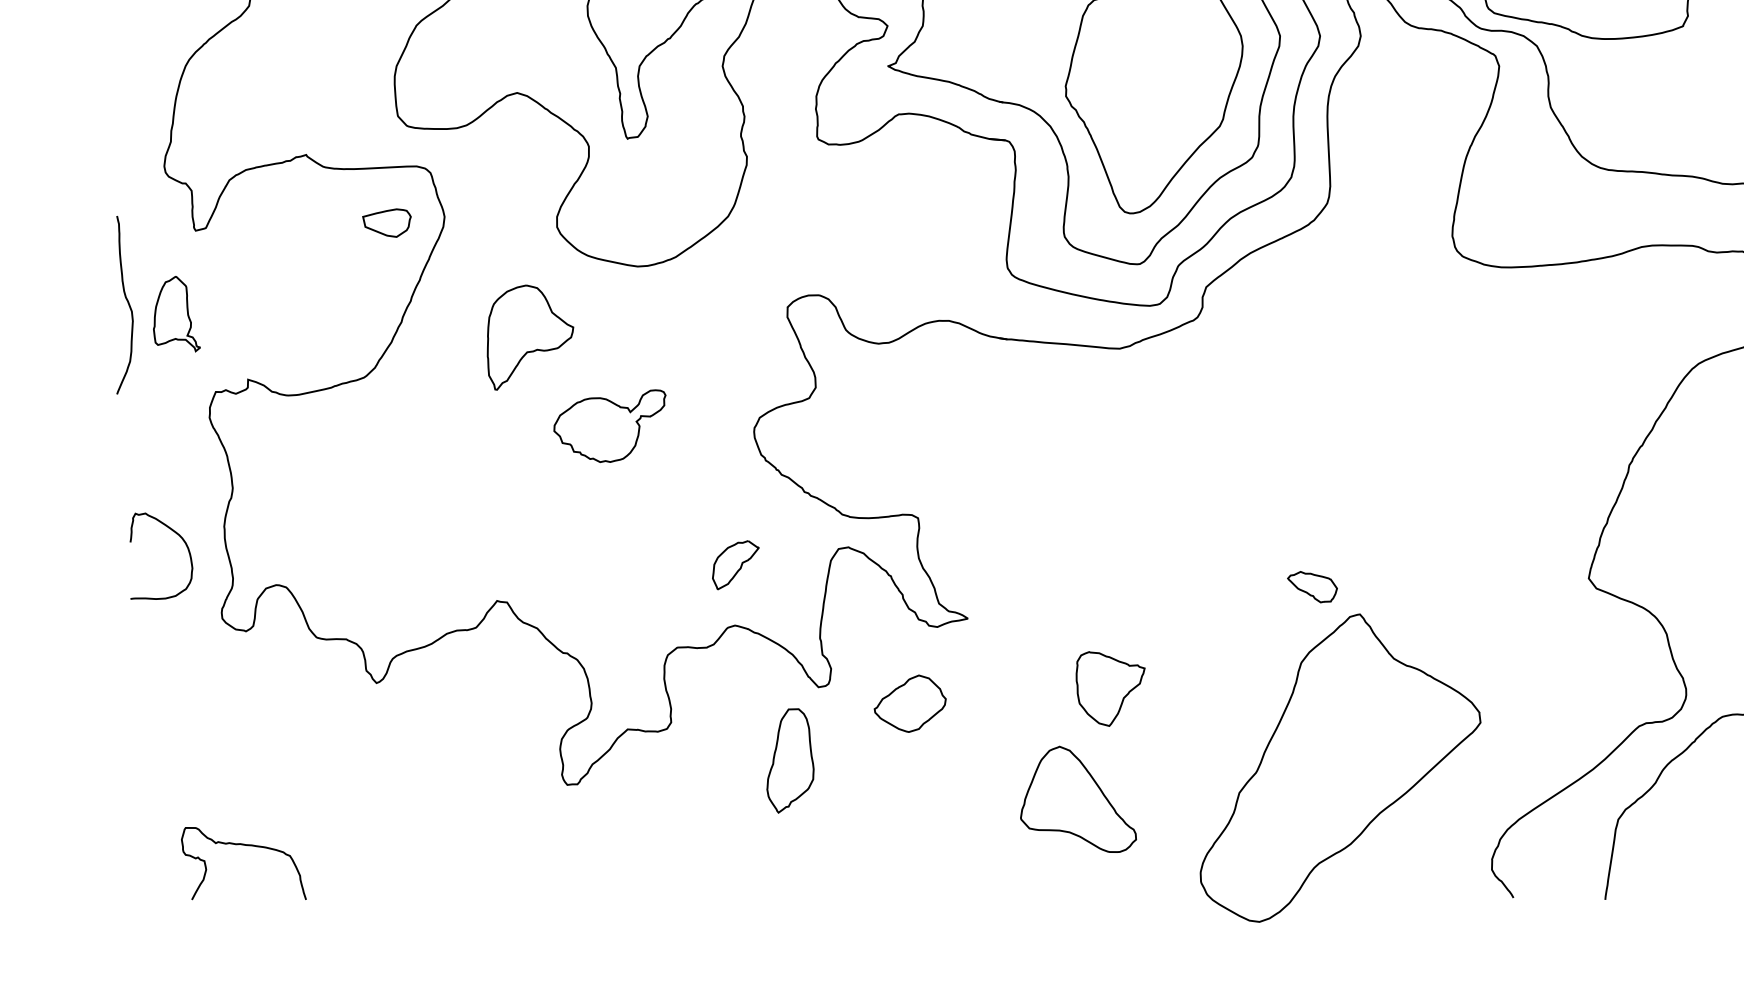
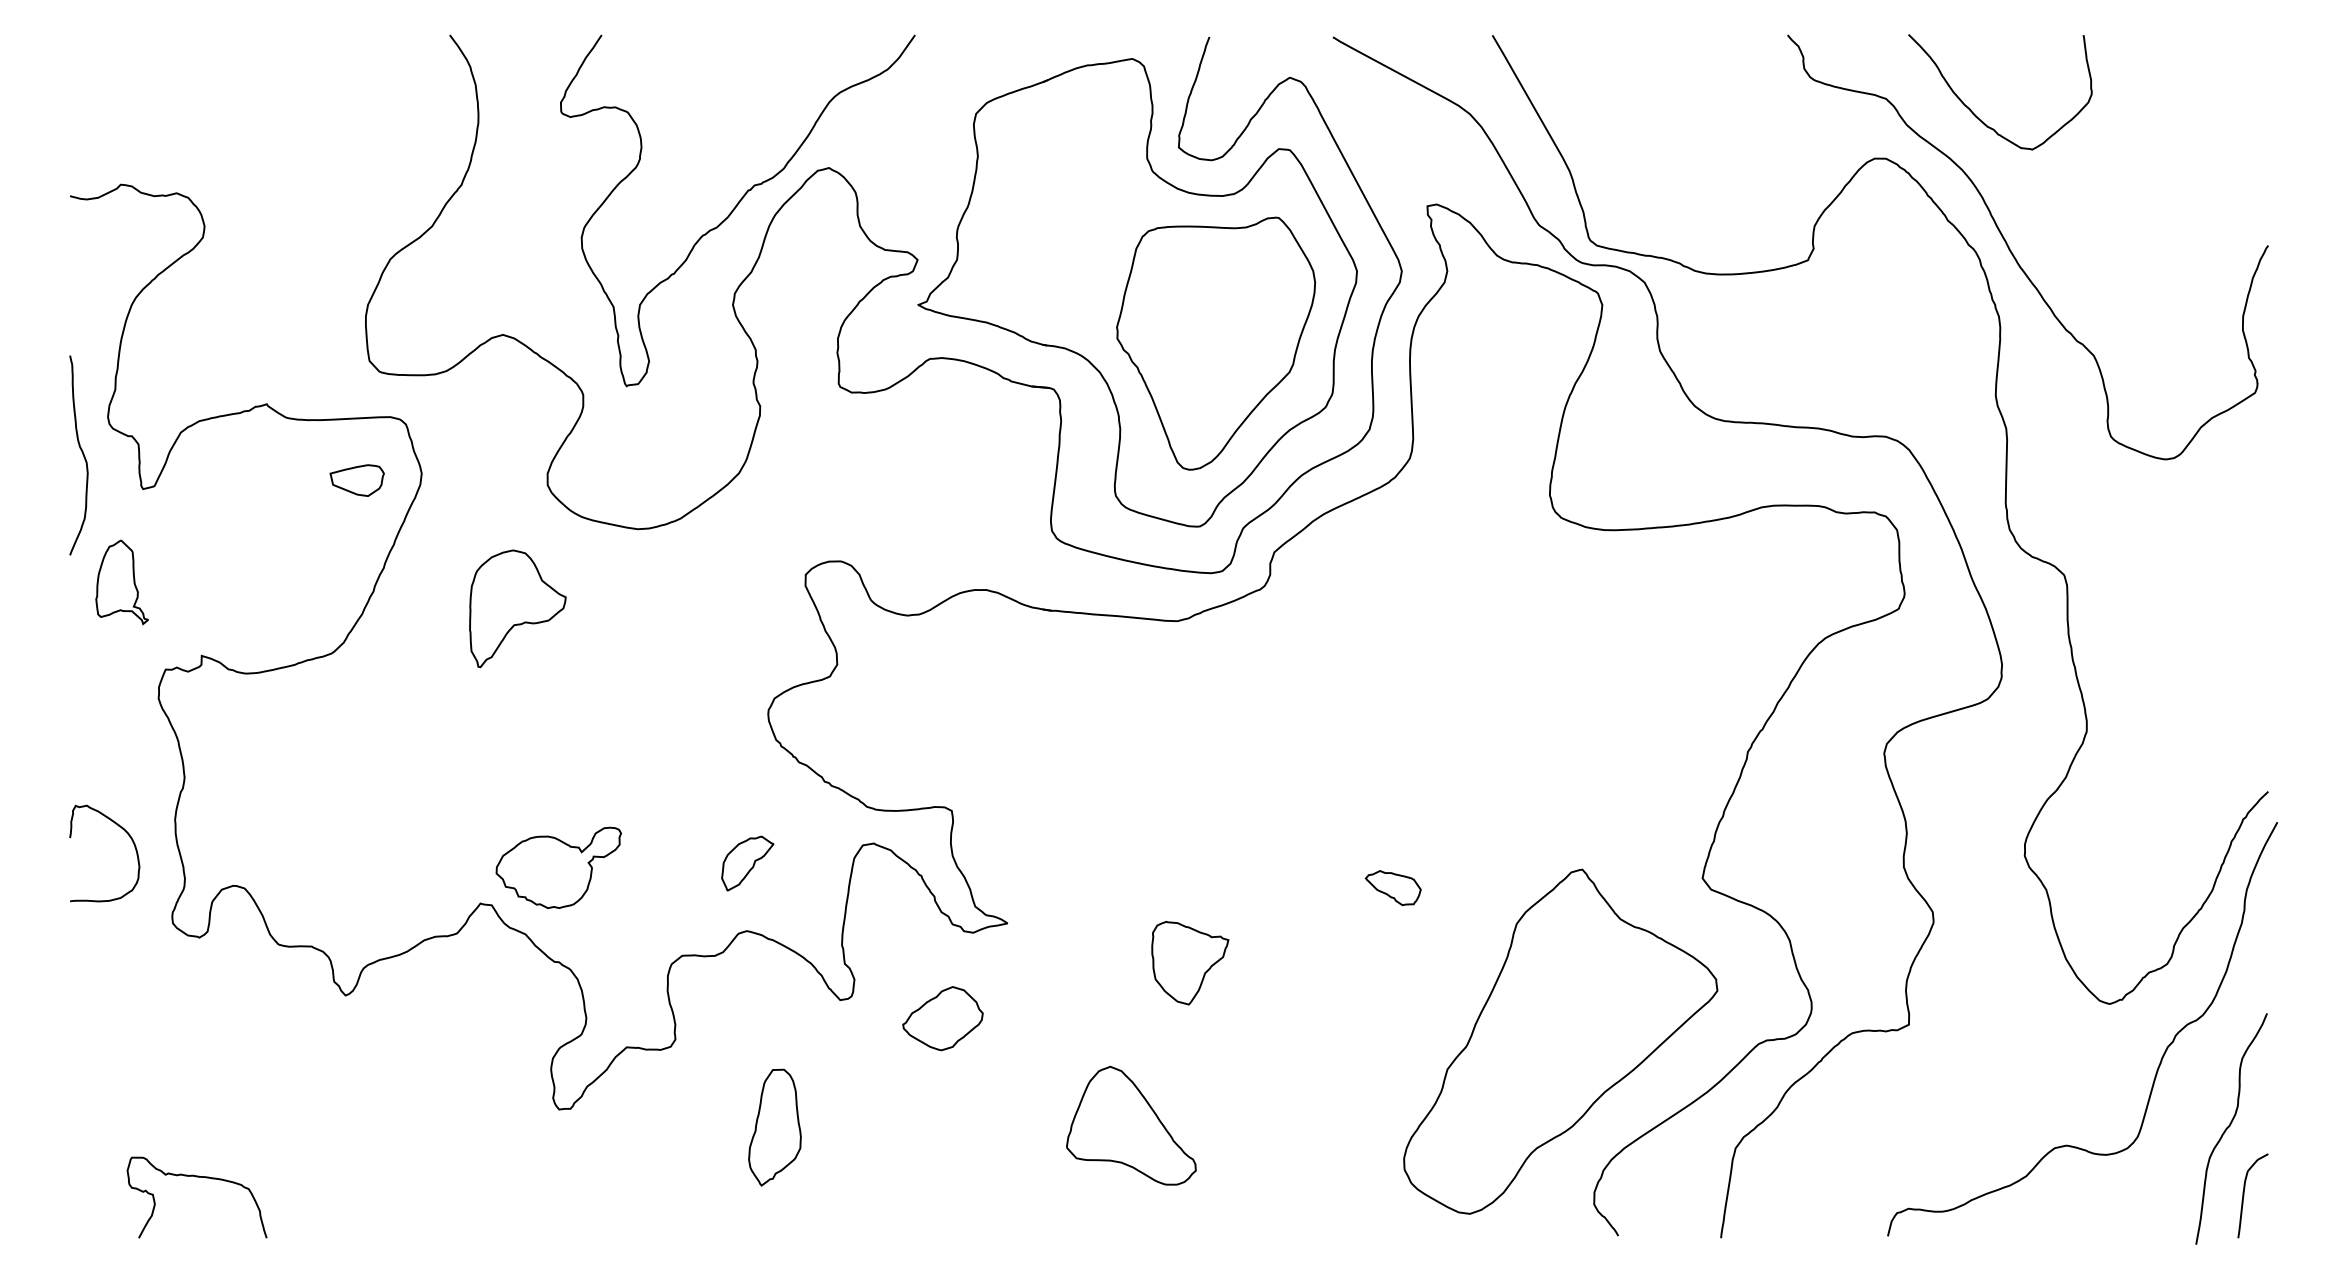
part: (124, 305) -> (78, 455), moved
part: (609, 425) -> (558, 867), moved
part: (1110, 688) -> (1190, 962), moved
part: (790, 760) -> (774, 1127), moved
part: (1340, 767) -> (1560, 1041), moved

